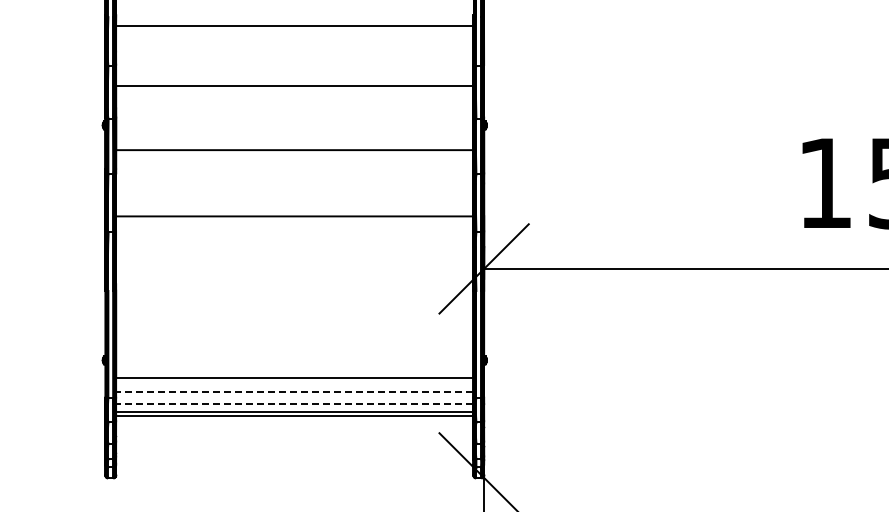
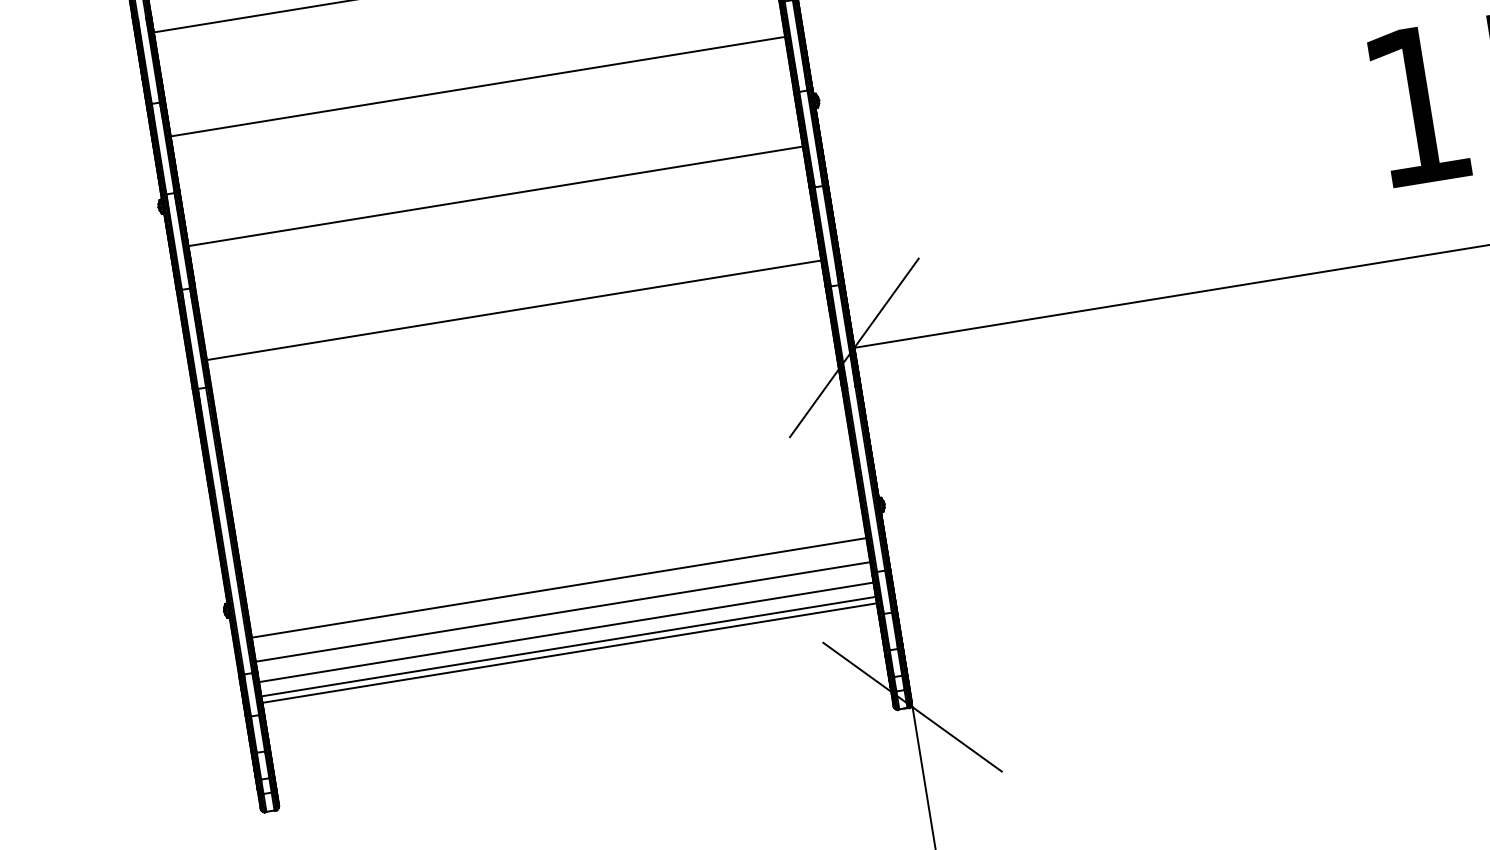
line: (294, 391) -> (562, 611), dashed -> solid
line: (294, 403) -> (565, 632), dashed -> solid

